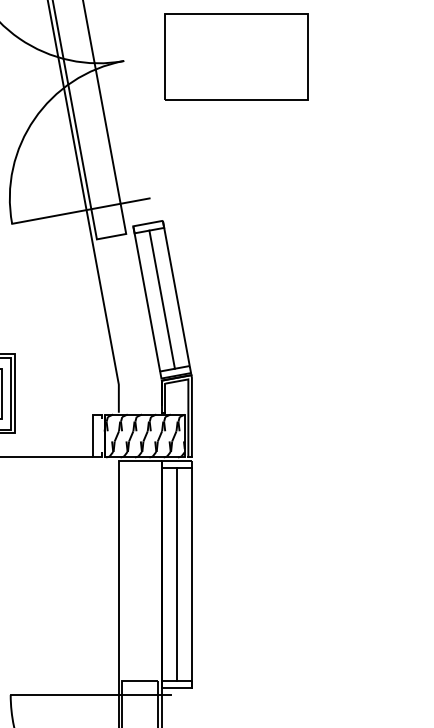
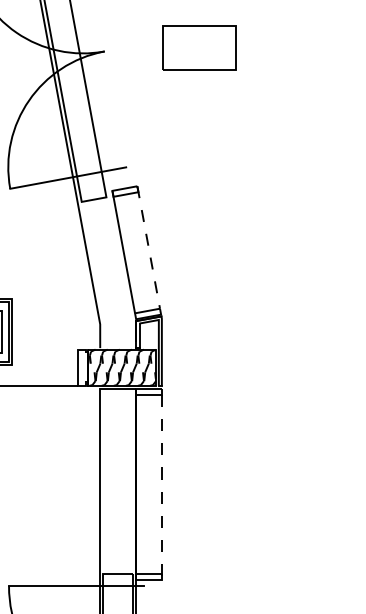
part: (236, 56) -> (199, 47), size x0.6
line: (176, 293) -> (148, 247), solid -> dashed
line: (161, 299) -> (136, 252), removed
line: (177, 573) -> (149, 483), removed
line: (191, 578) -> (161, 487), solid -> dashed

